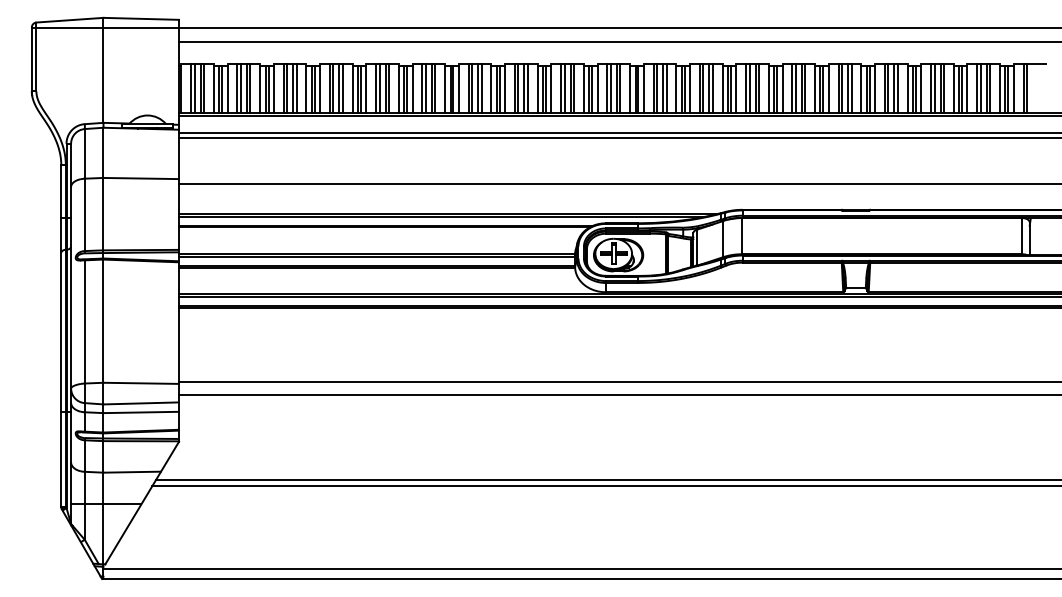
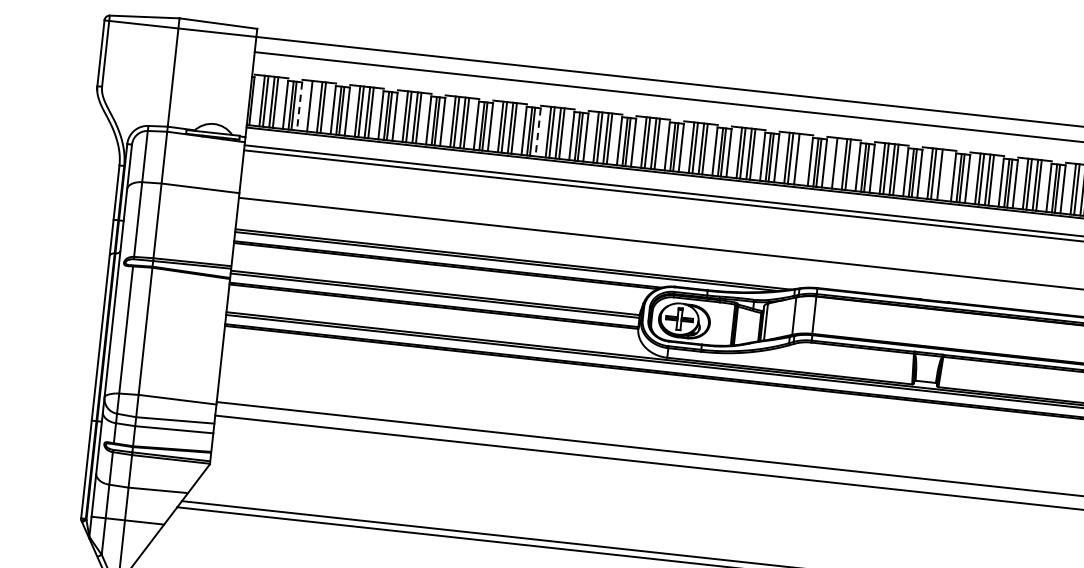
line: (240, 88) -> (313, 106), removed
line: (712, 88) -> (800, 159), removed
line: (749, 88) -> (838, 163), removed
line: (851, 88) -> (943, 175), removed
line: (227, 90) -> (299, 107), solid -> dashed
line: (458, 90) -> (537, 133), solid -> dashed

